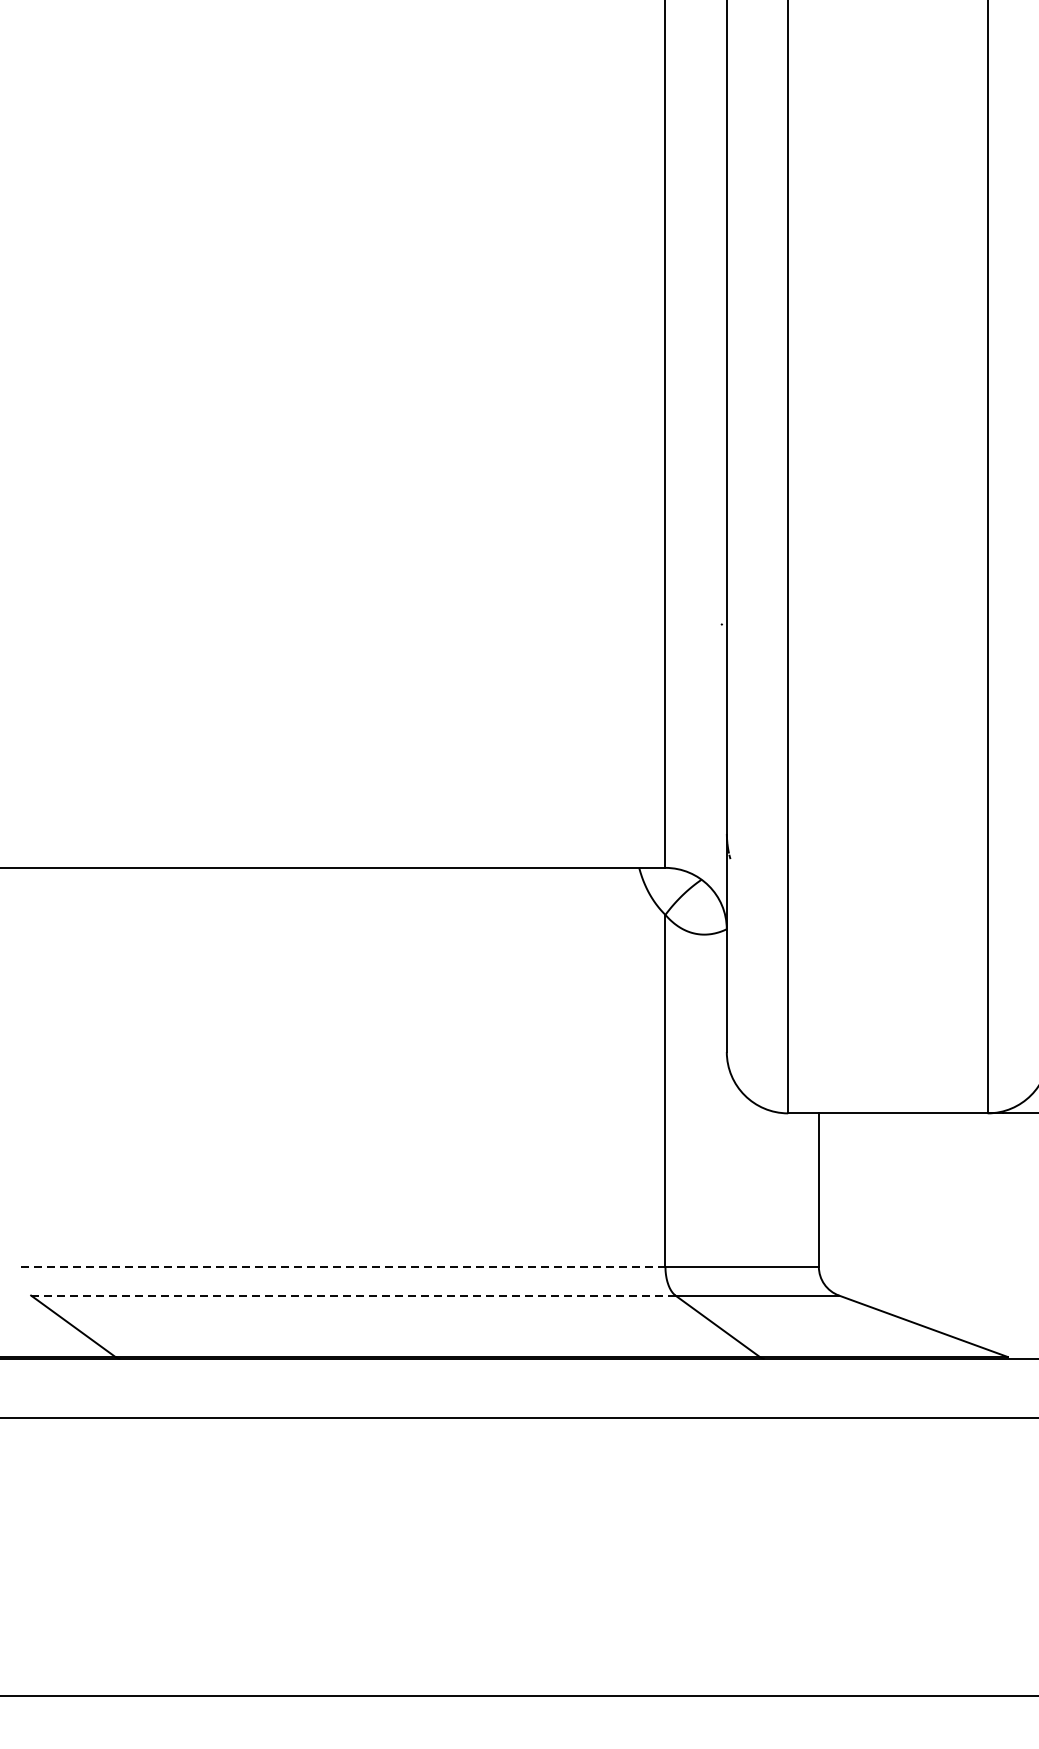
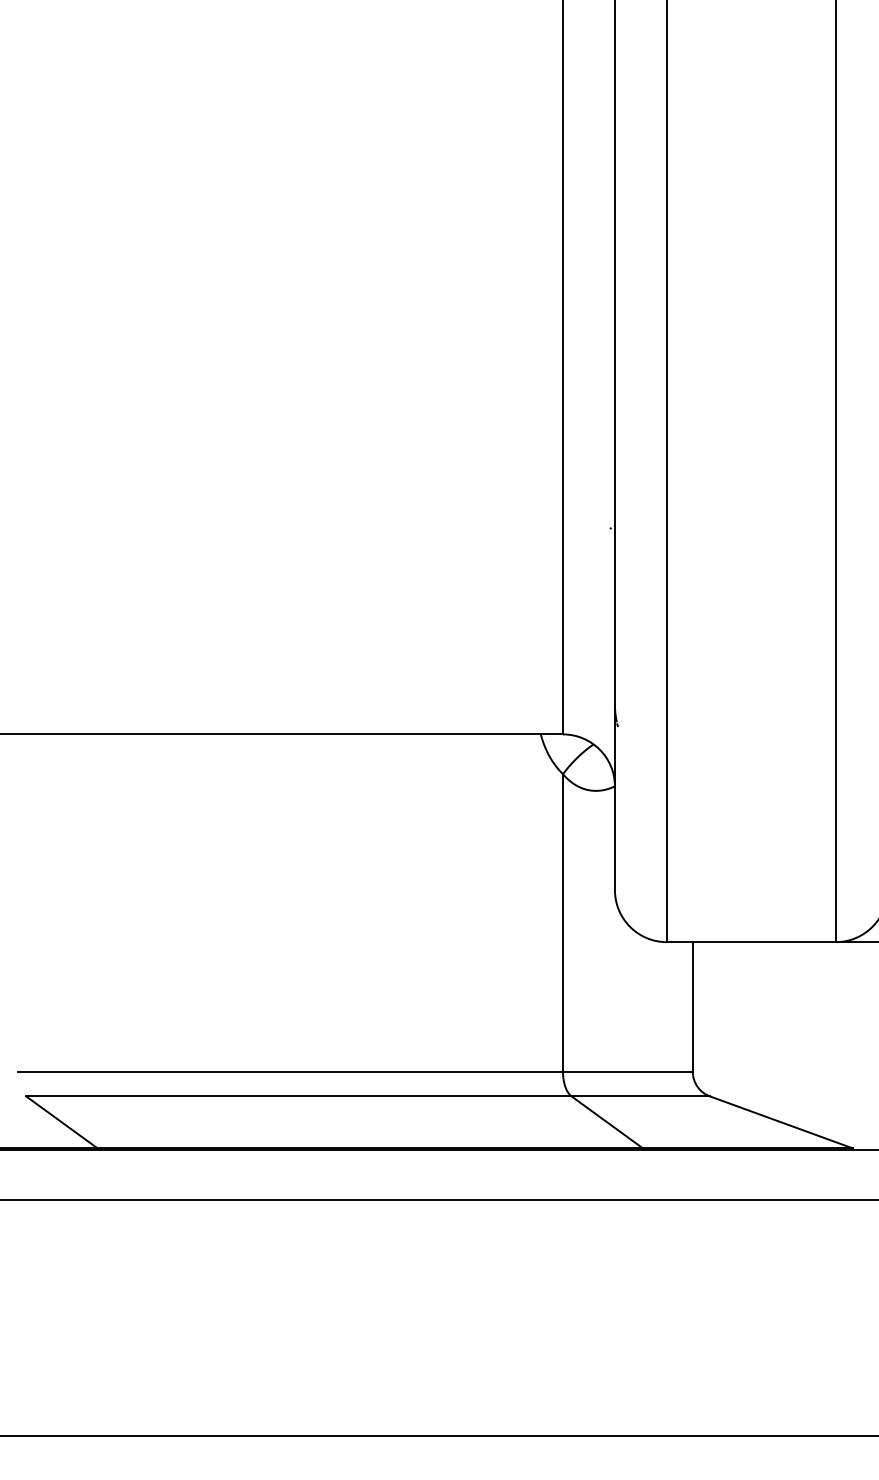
line: (343, 1267) -> (290, 1072), dashed -> solid
line: (352, 1295) -> (298, 1096), dashed -> solid

